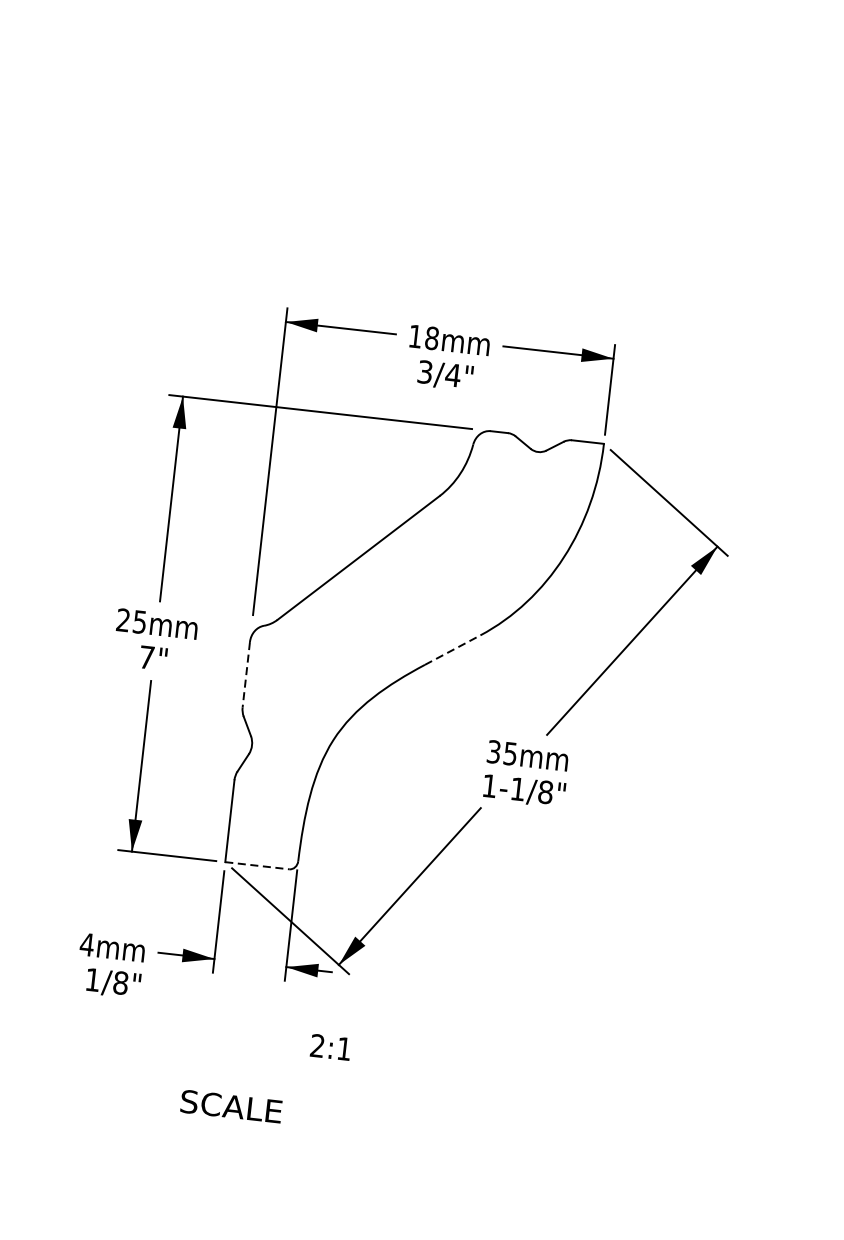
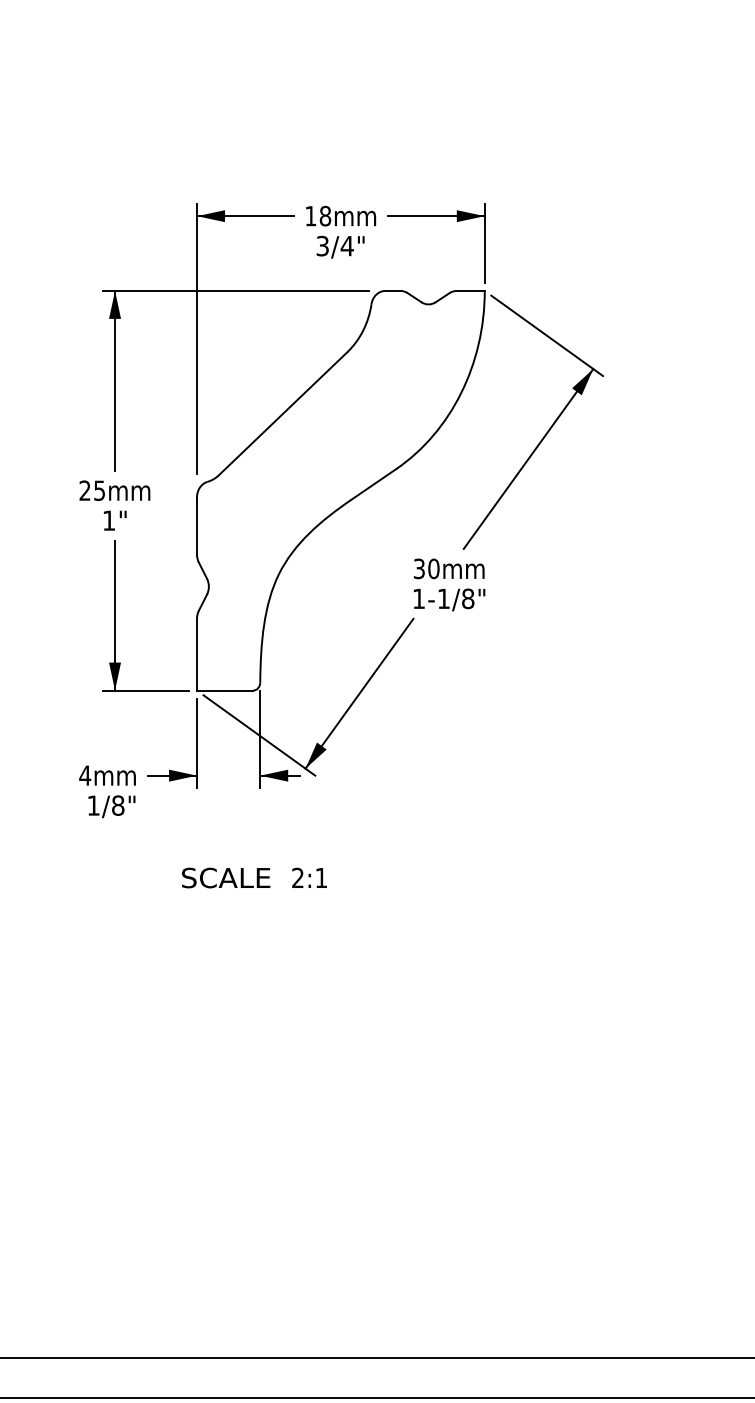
line: (453, 650) -> (374, 484), dashed -> solid
text: (147, 657) -> (109, 520), 7" -> 1"
line: (246, 675) -> (197, 526), dashed -> solid
text: (510, 753) -> (433, 568), 35 -> 30
line: (257, 865) -> (225, 690), dashed -> solid
text: (330, 1046) -> (309, 877), moved
text: (231, 1106) -> (226, 877), moved

